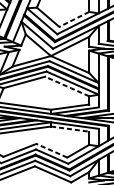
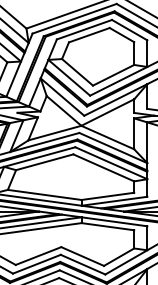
line: (74, 19) -> (113, 75), dashed -> solid
line: (66, 86) -> (103, 167), dashed -> solid
line: (69, 128) -> (107, 226), dashed -> solid
line: (51, 150) -> (82, 256), dashed -> solid

